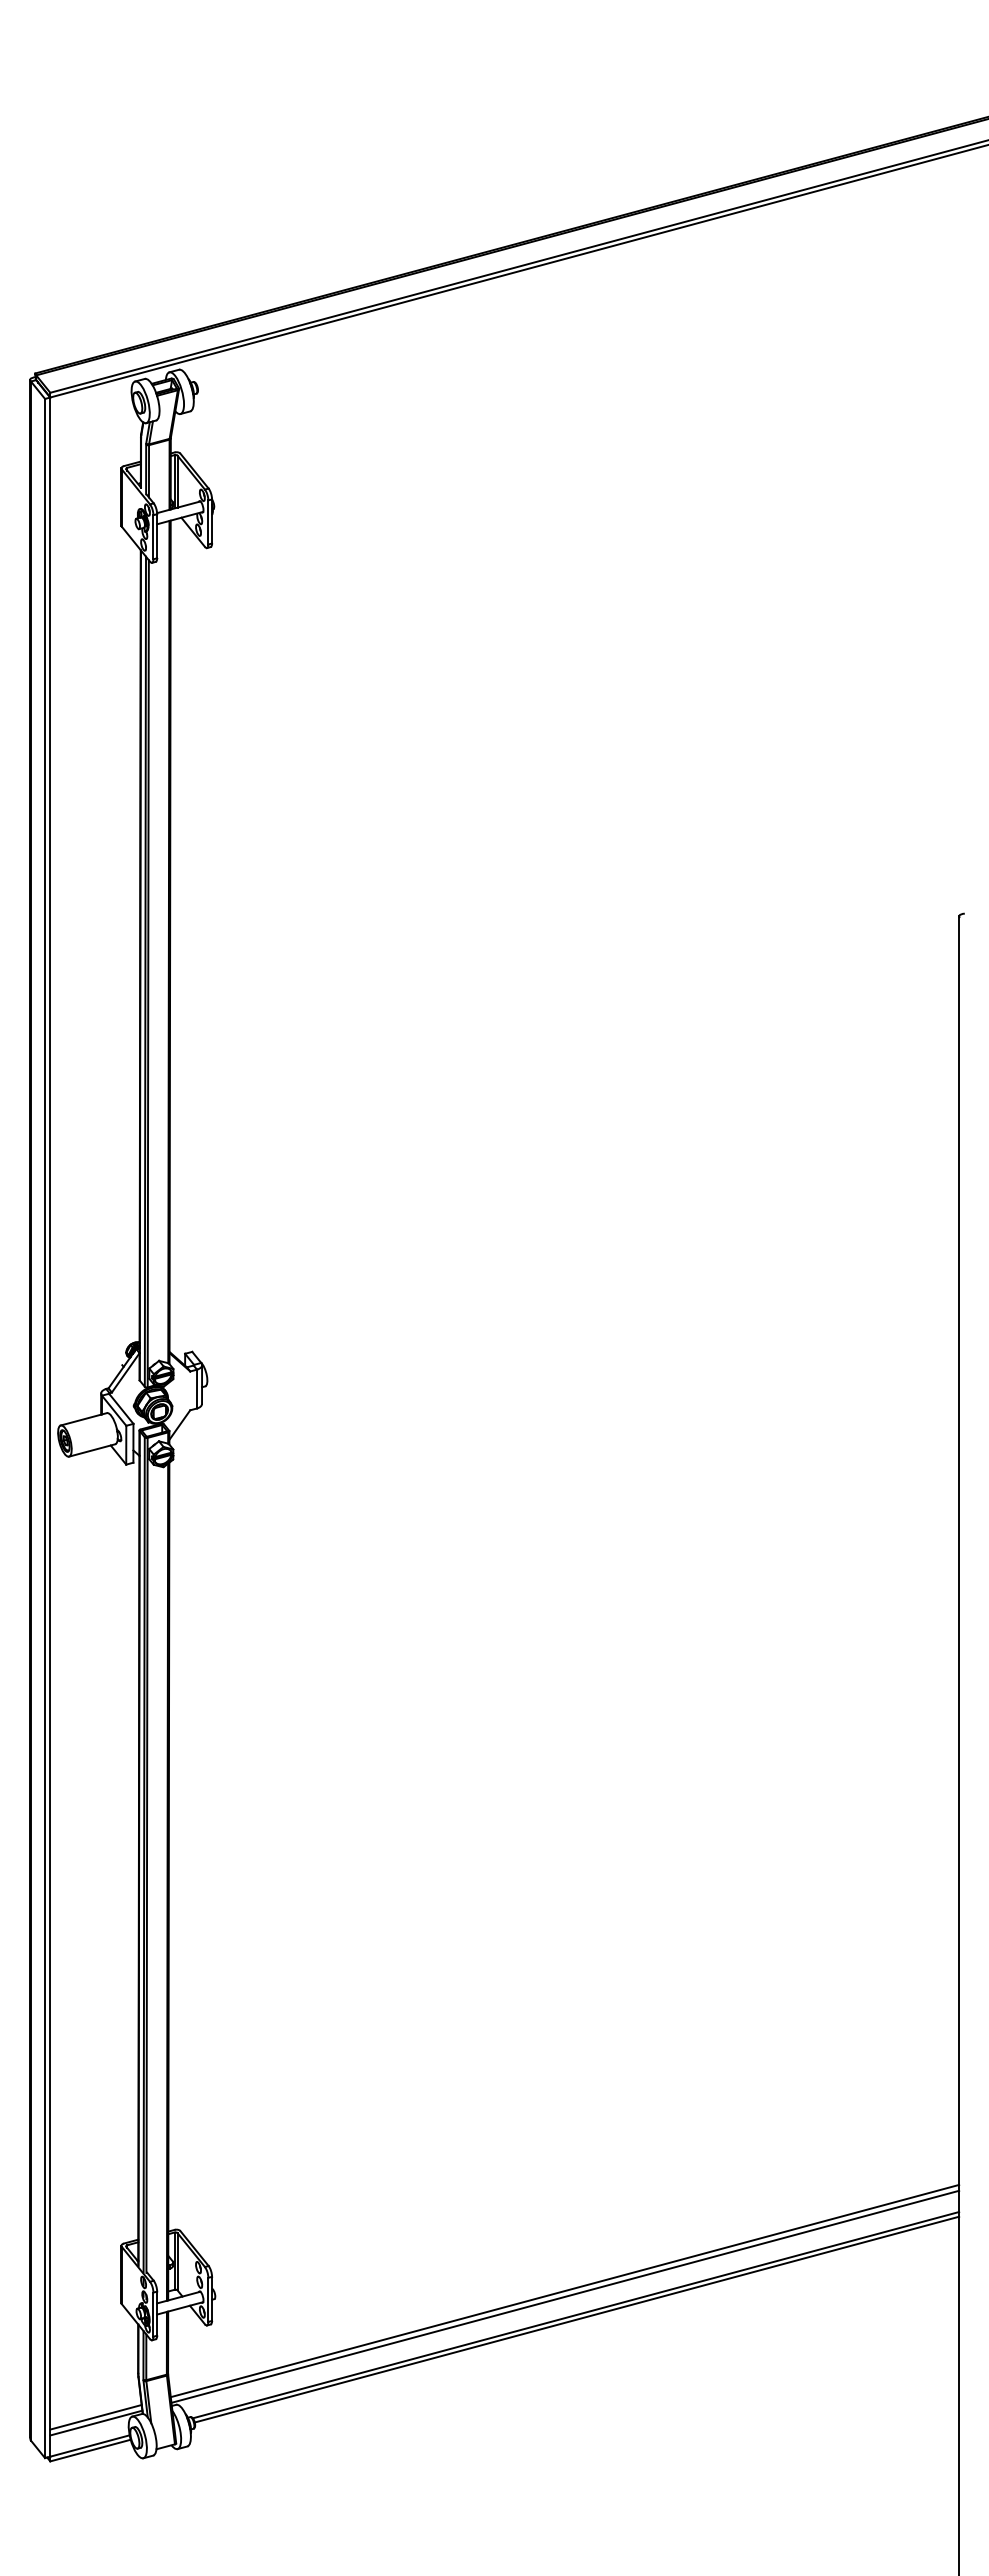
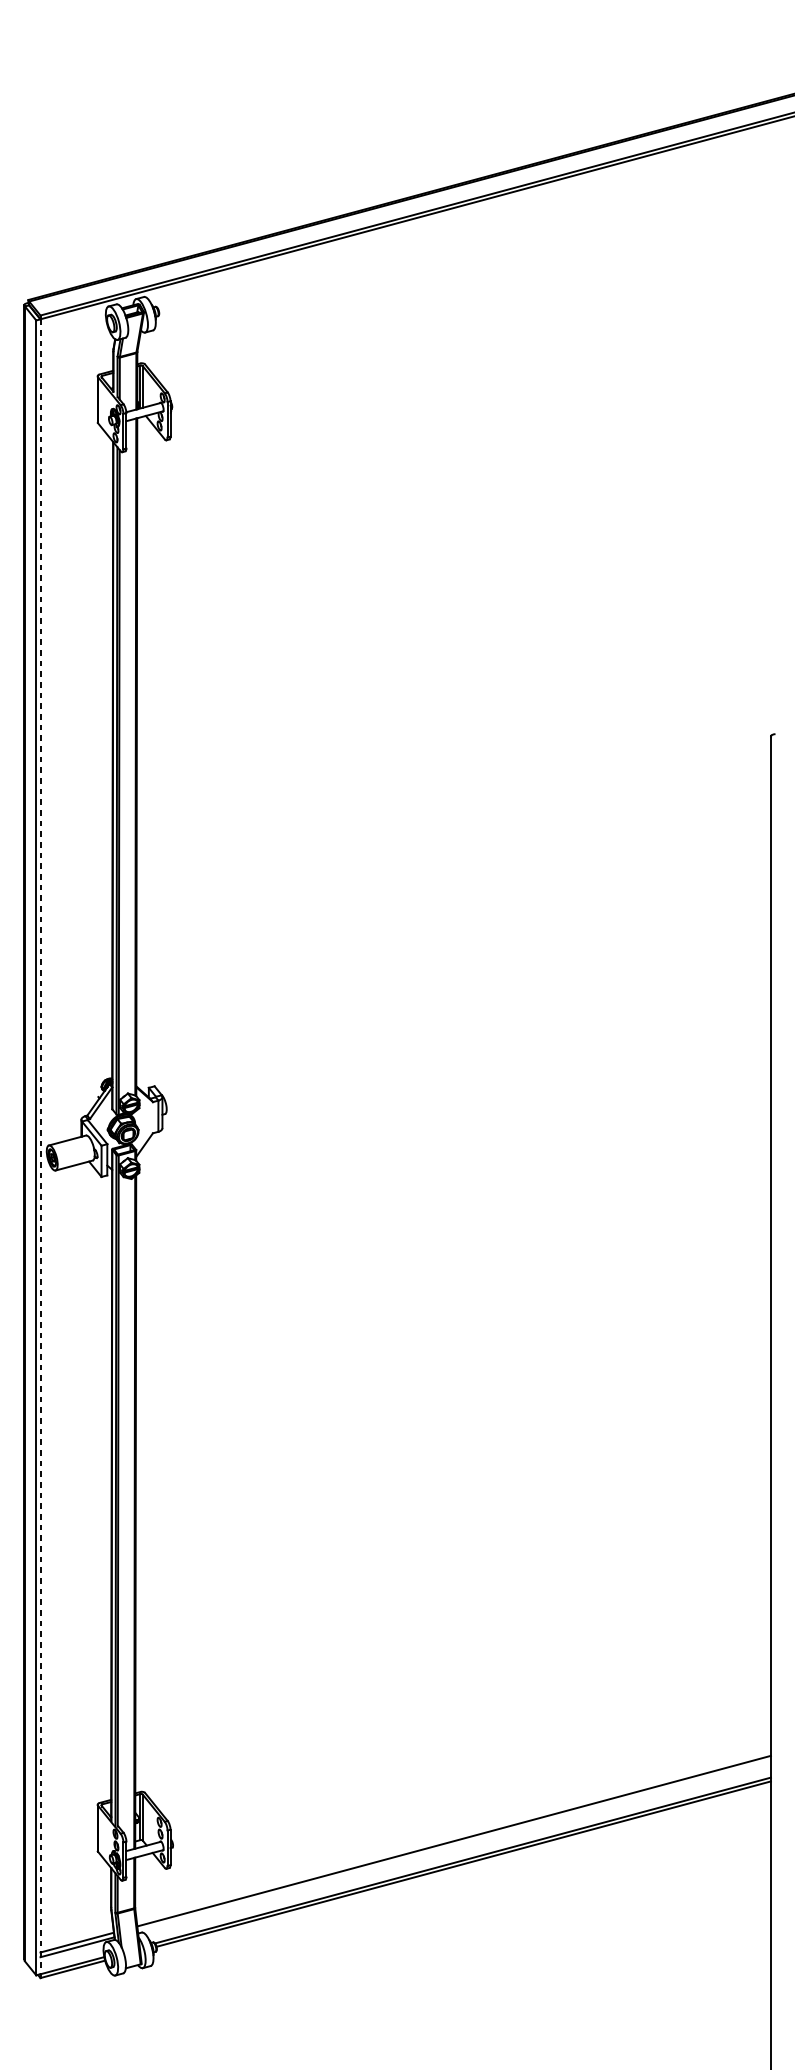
line: (50, 1427) -> (40, 1147), solid -> dashed
line: (565, 2296) -> (454, 1845), removed

